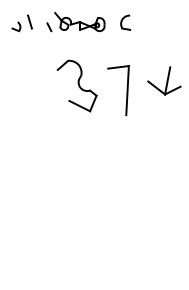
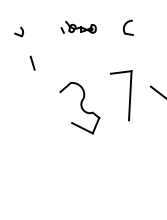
line: (29, 21) -> (32, 62), moved
part: (75, 22) -> (78, 27), size x0.6
part: (76, 85) -> (79, 107), moved

